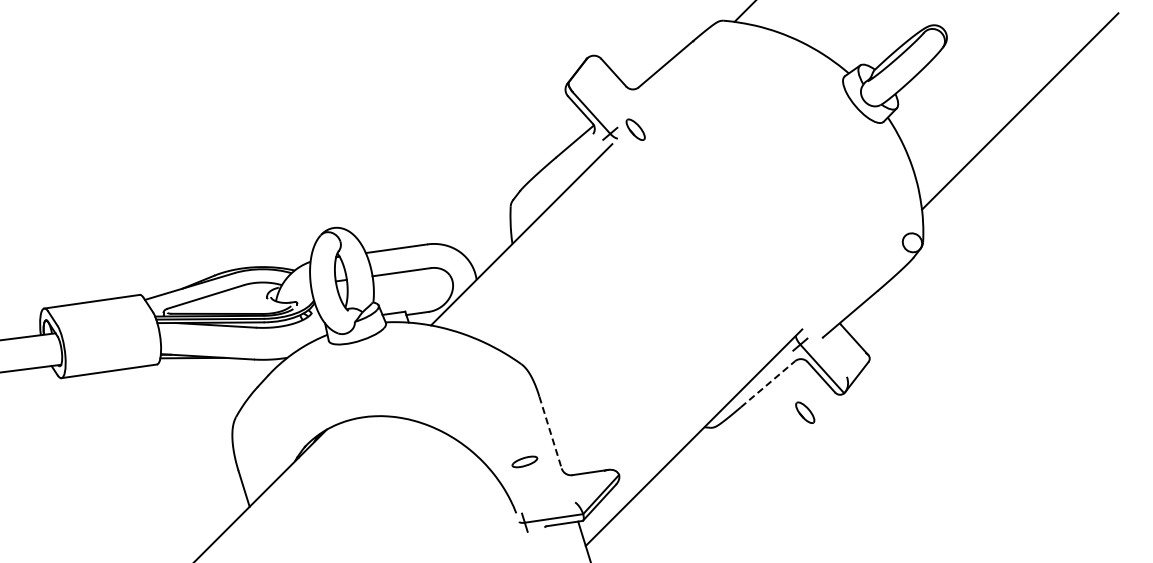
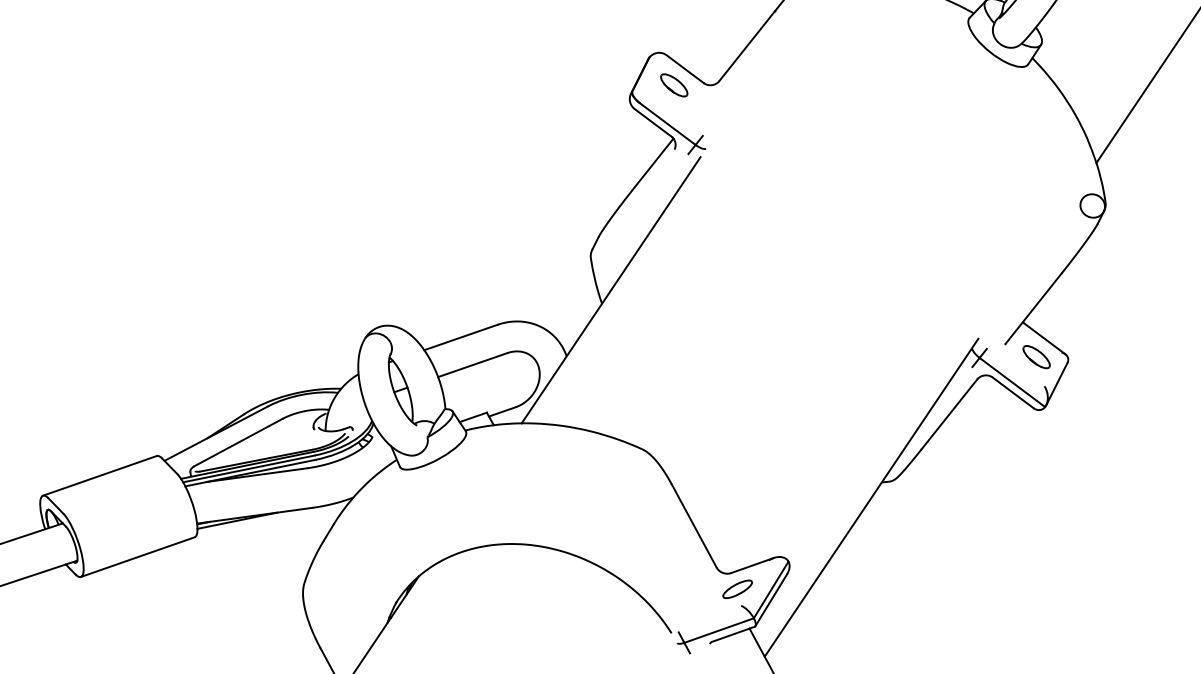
part: (635, 129) -> (673, 85), moved
line: (767, 384) -> (948, 414), dashed -> solid
part: (805, 412) -> (1036, 356), moved
line: (550, 432) -> (694, 525), dashed -> solid
part: (524, 461) -> (737, 588), moved

